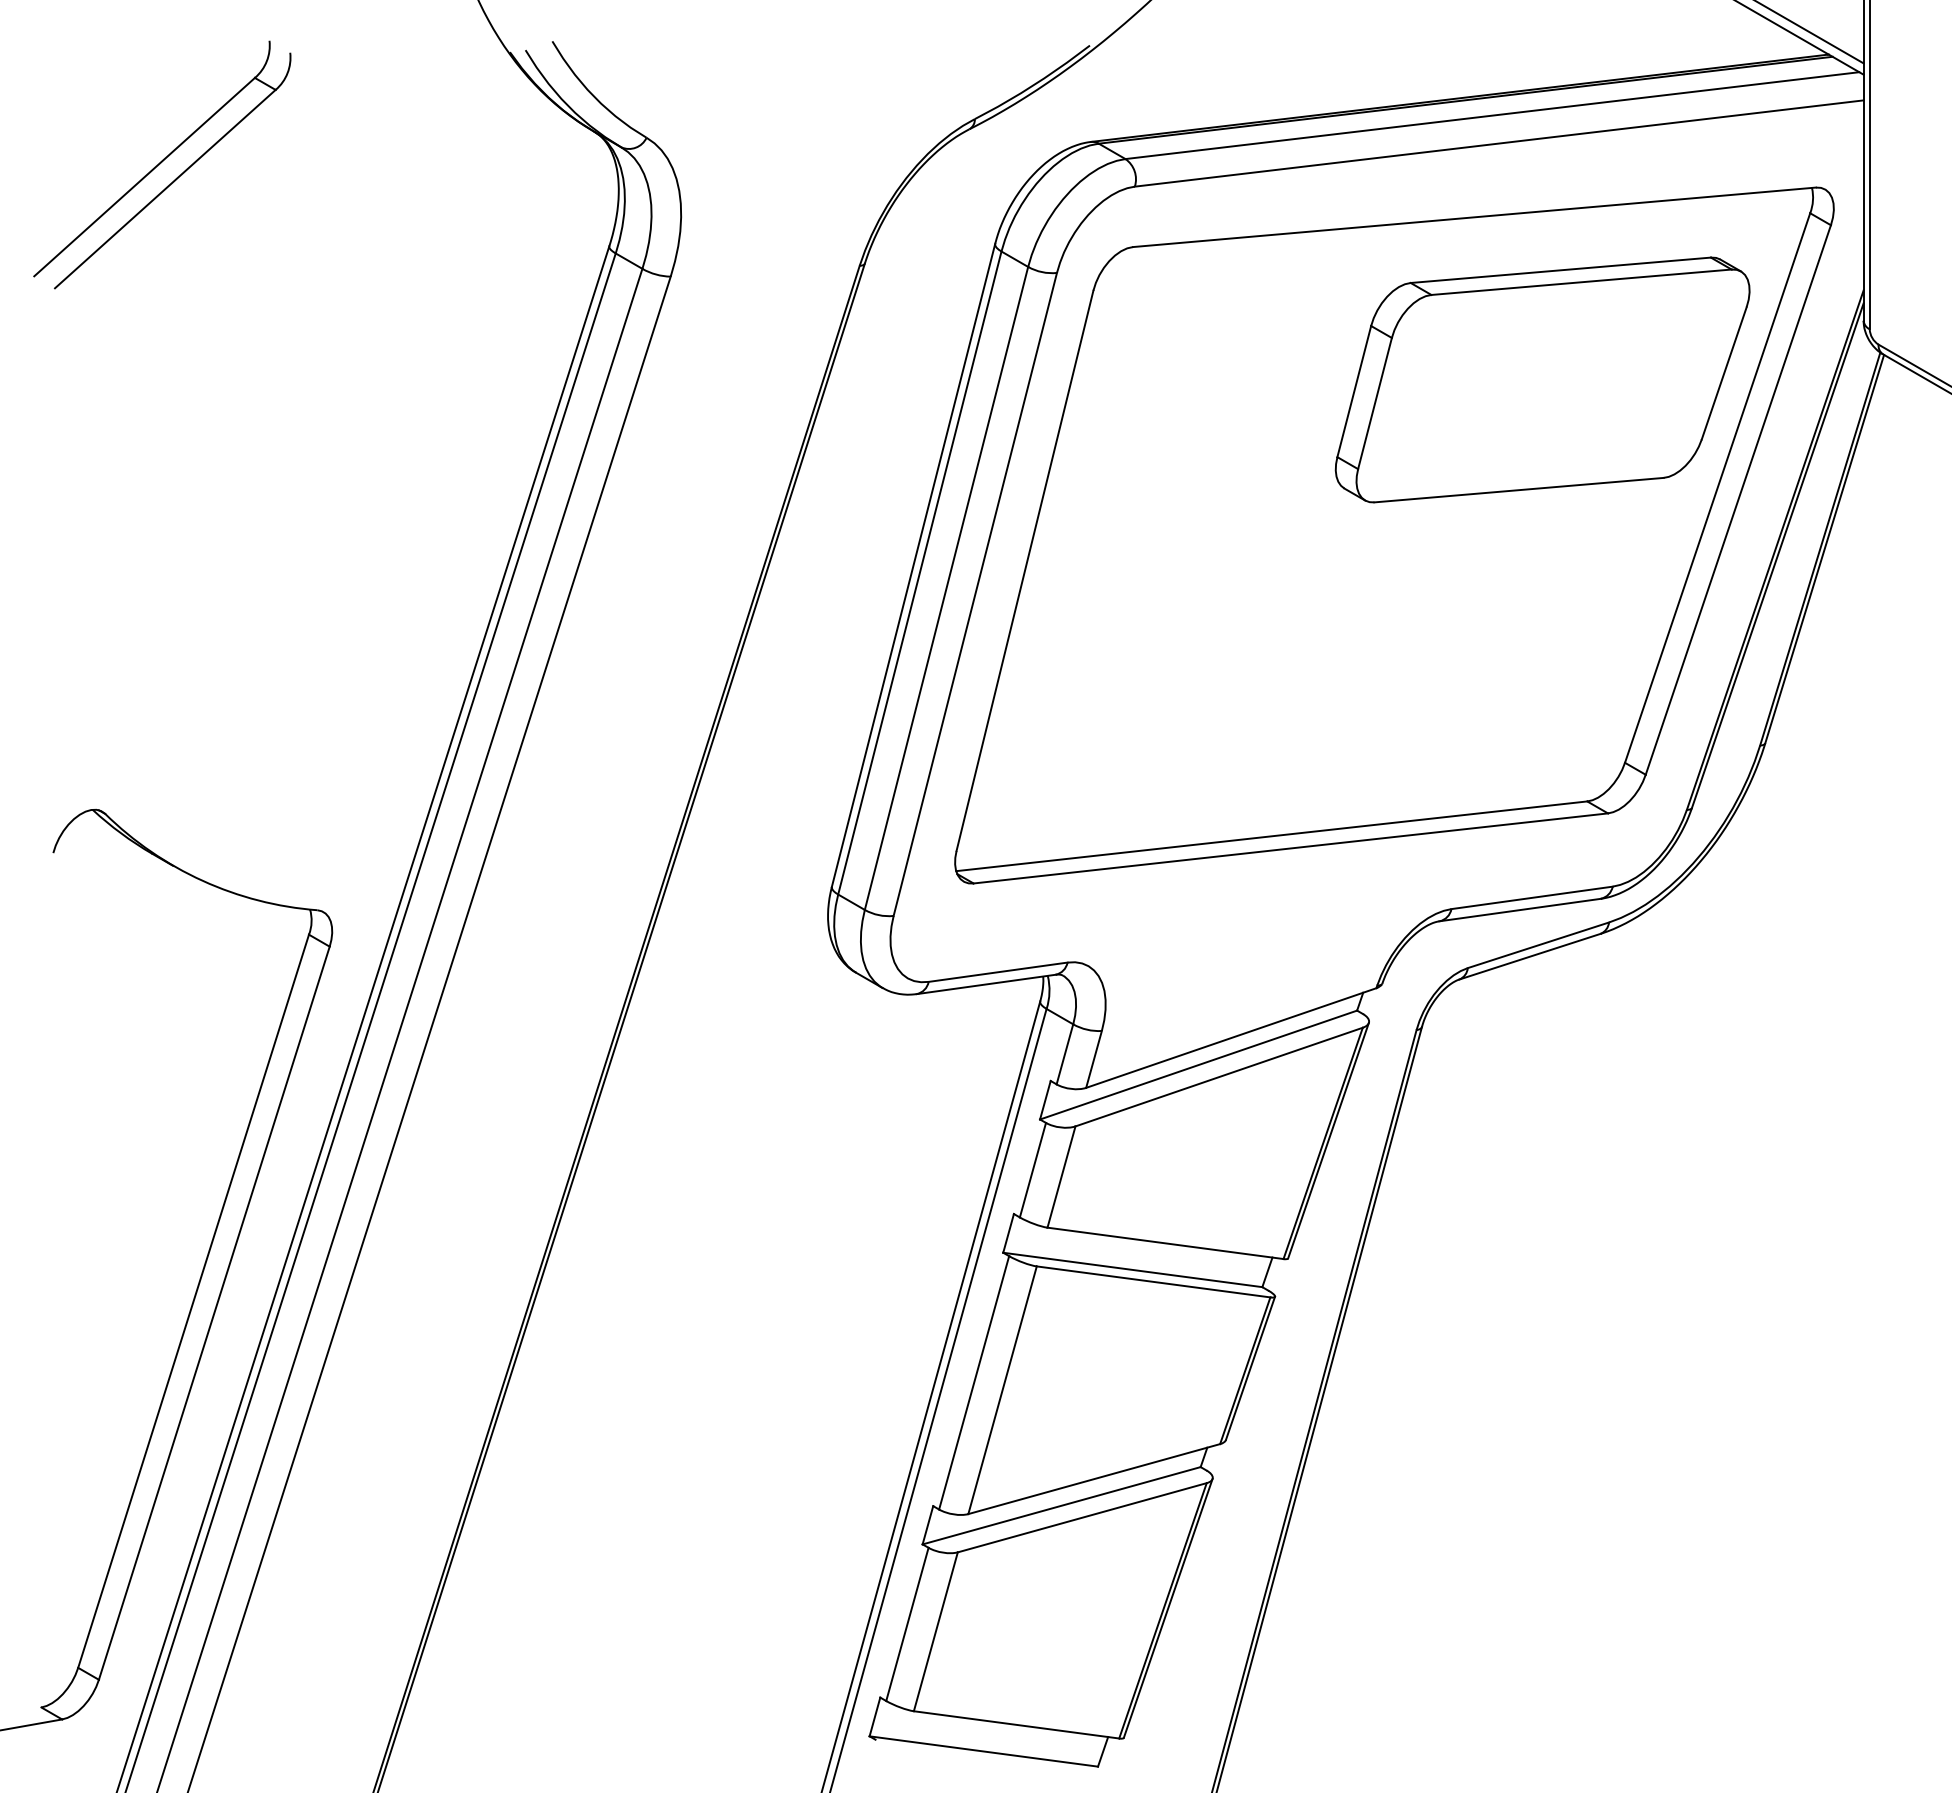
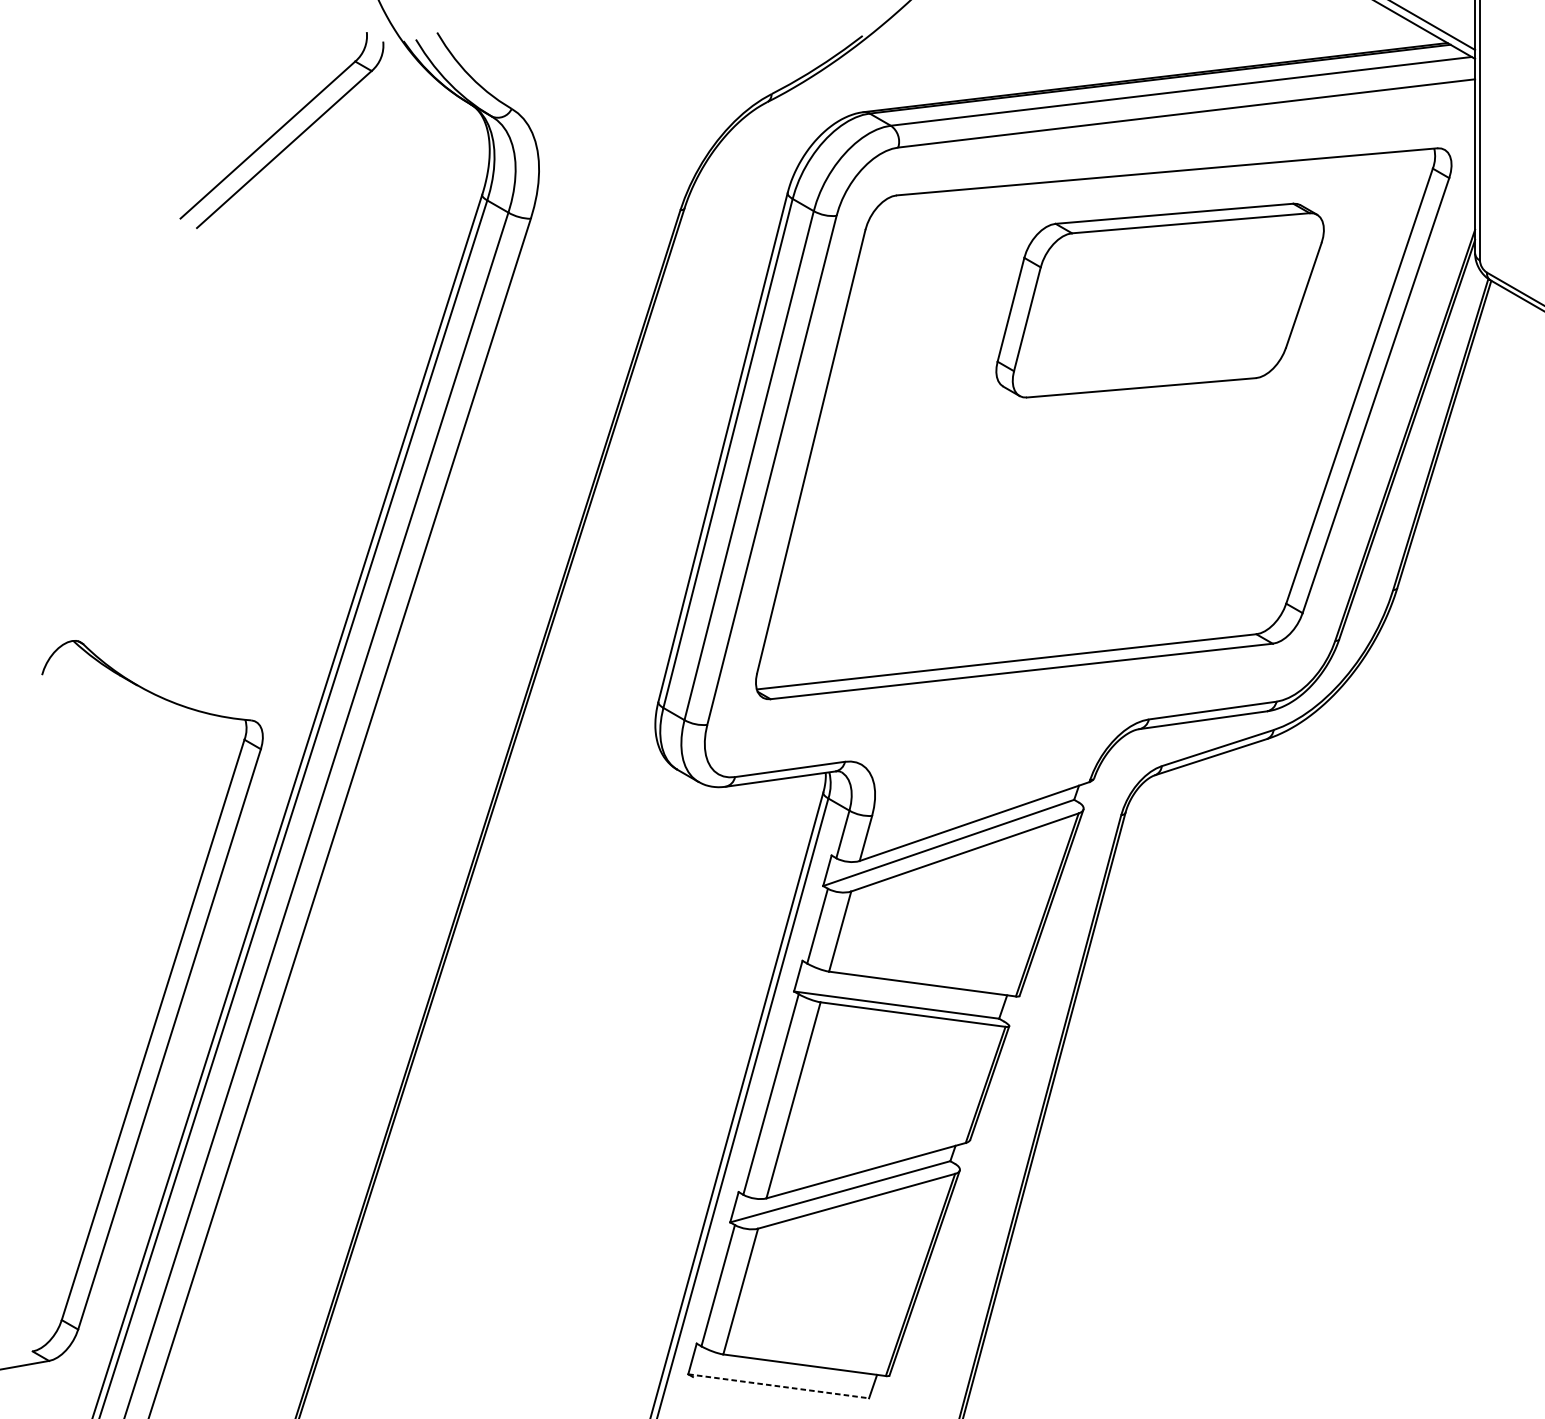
part: (162, 164) -> (282, 130), moved
part: (1542, 379) -> (1159, 300), moved
line: (984, 1751) -> (779, 1386), solid -> dashed

